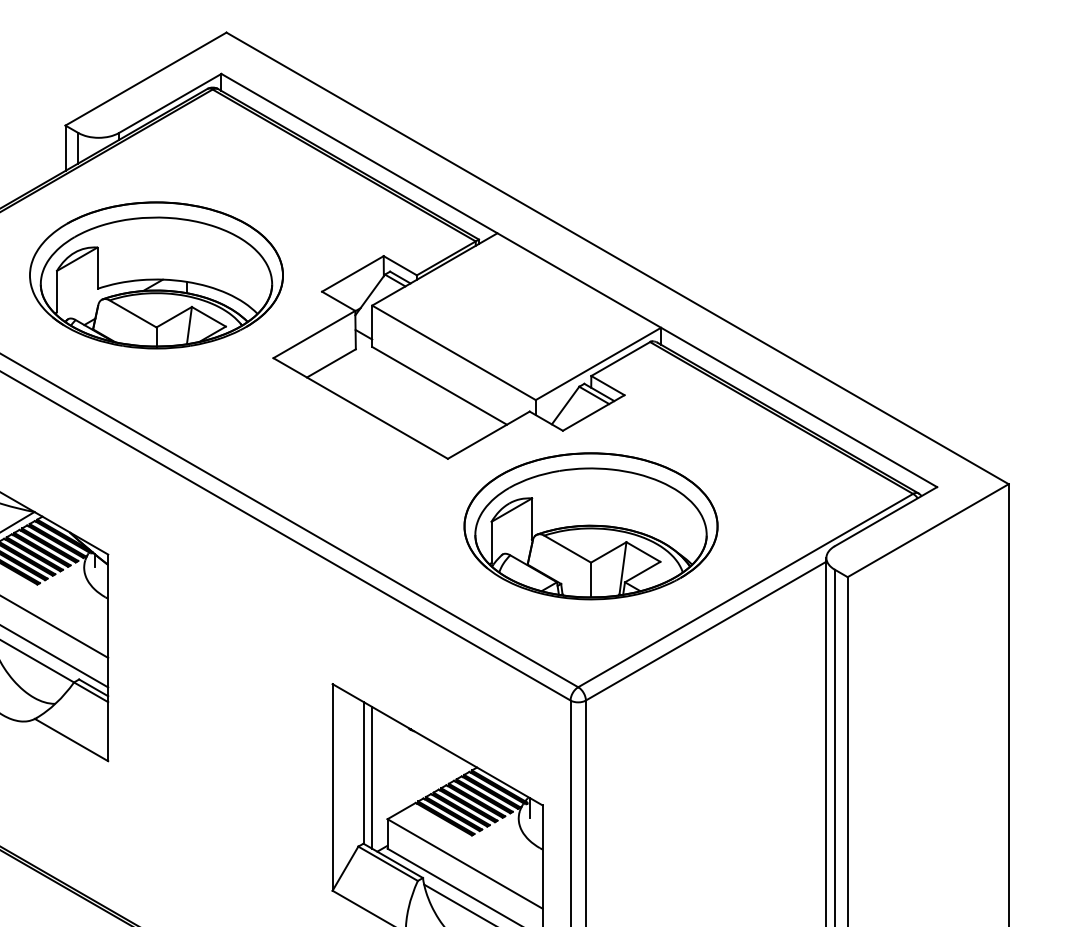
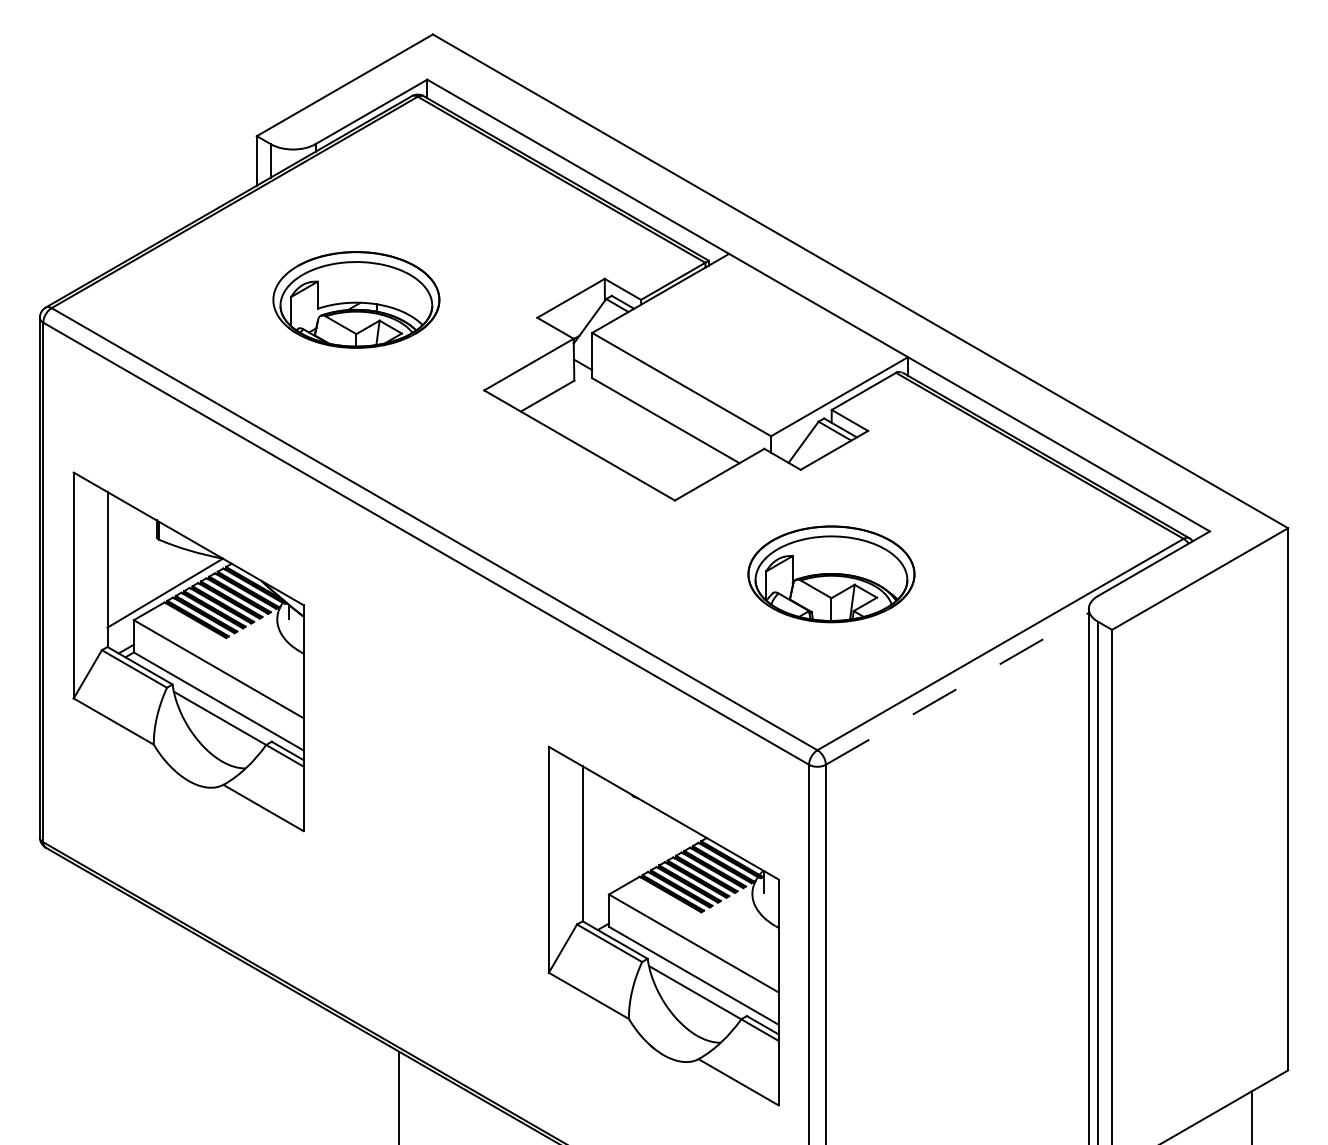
part: (156, 274) -> (356, 299), size x0.6
part: (591, 526) -> (831, 574), size x0.6
line: (706, 630) -> (957, 688), solid -> dashed
line: (372, 777) -> (592, 848), removed

